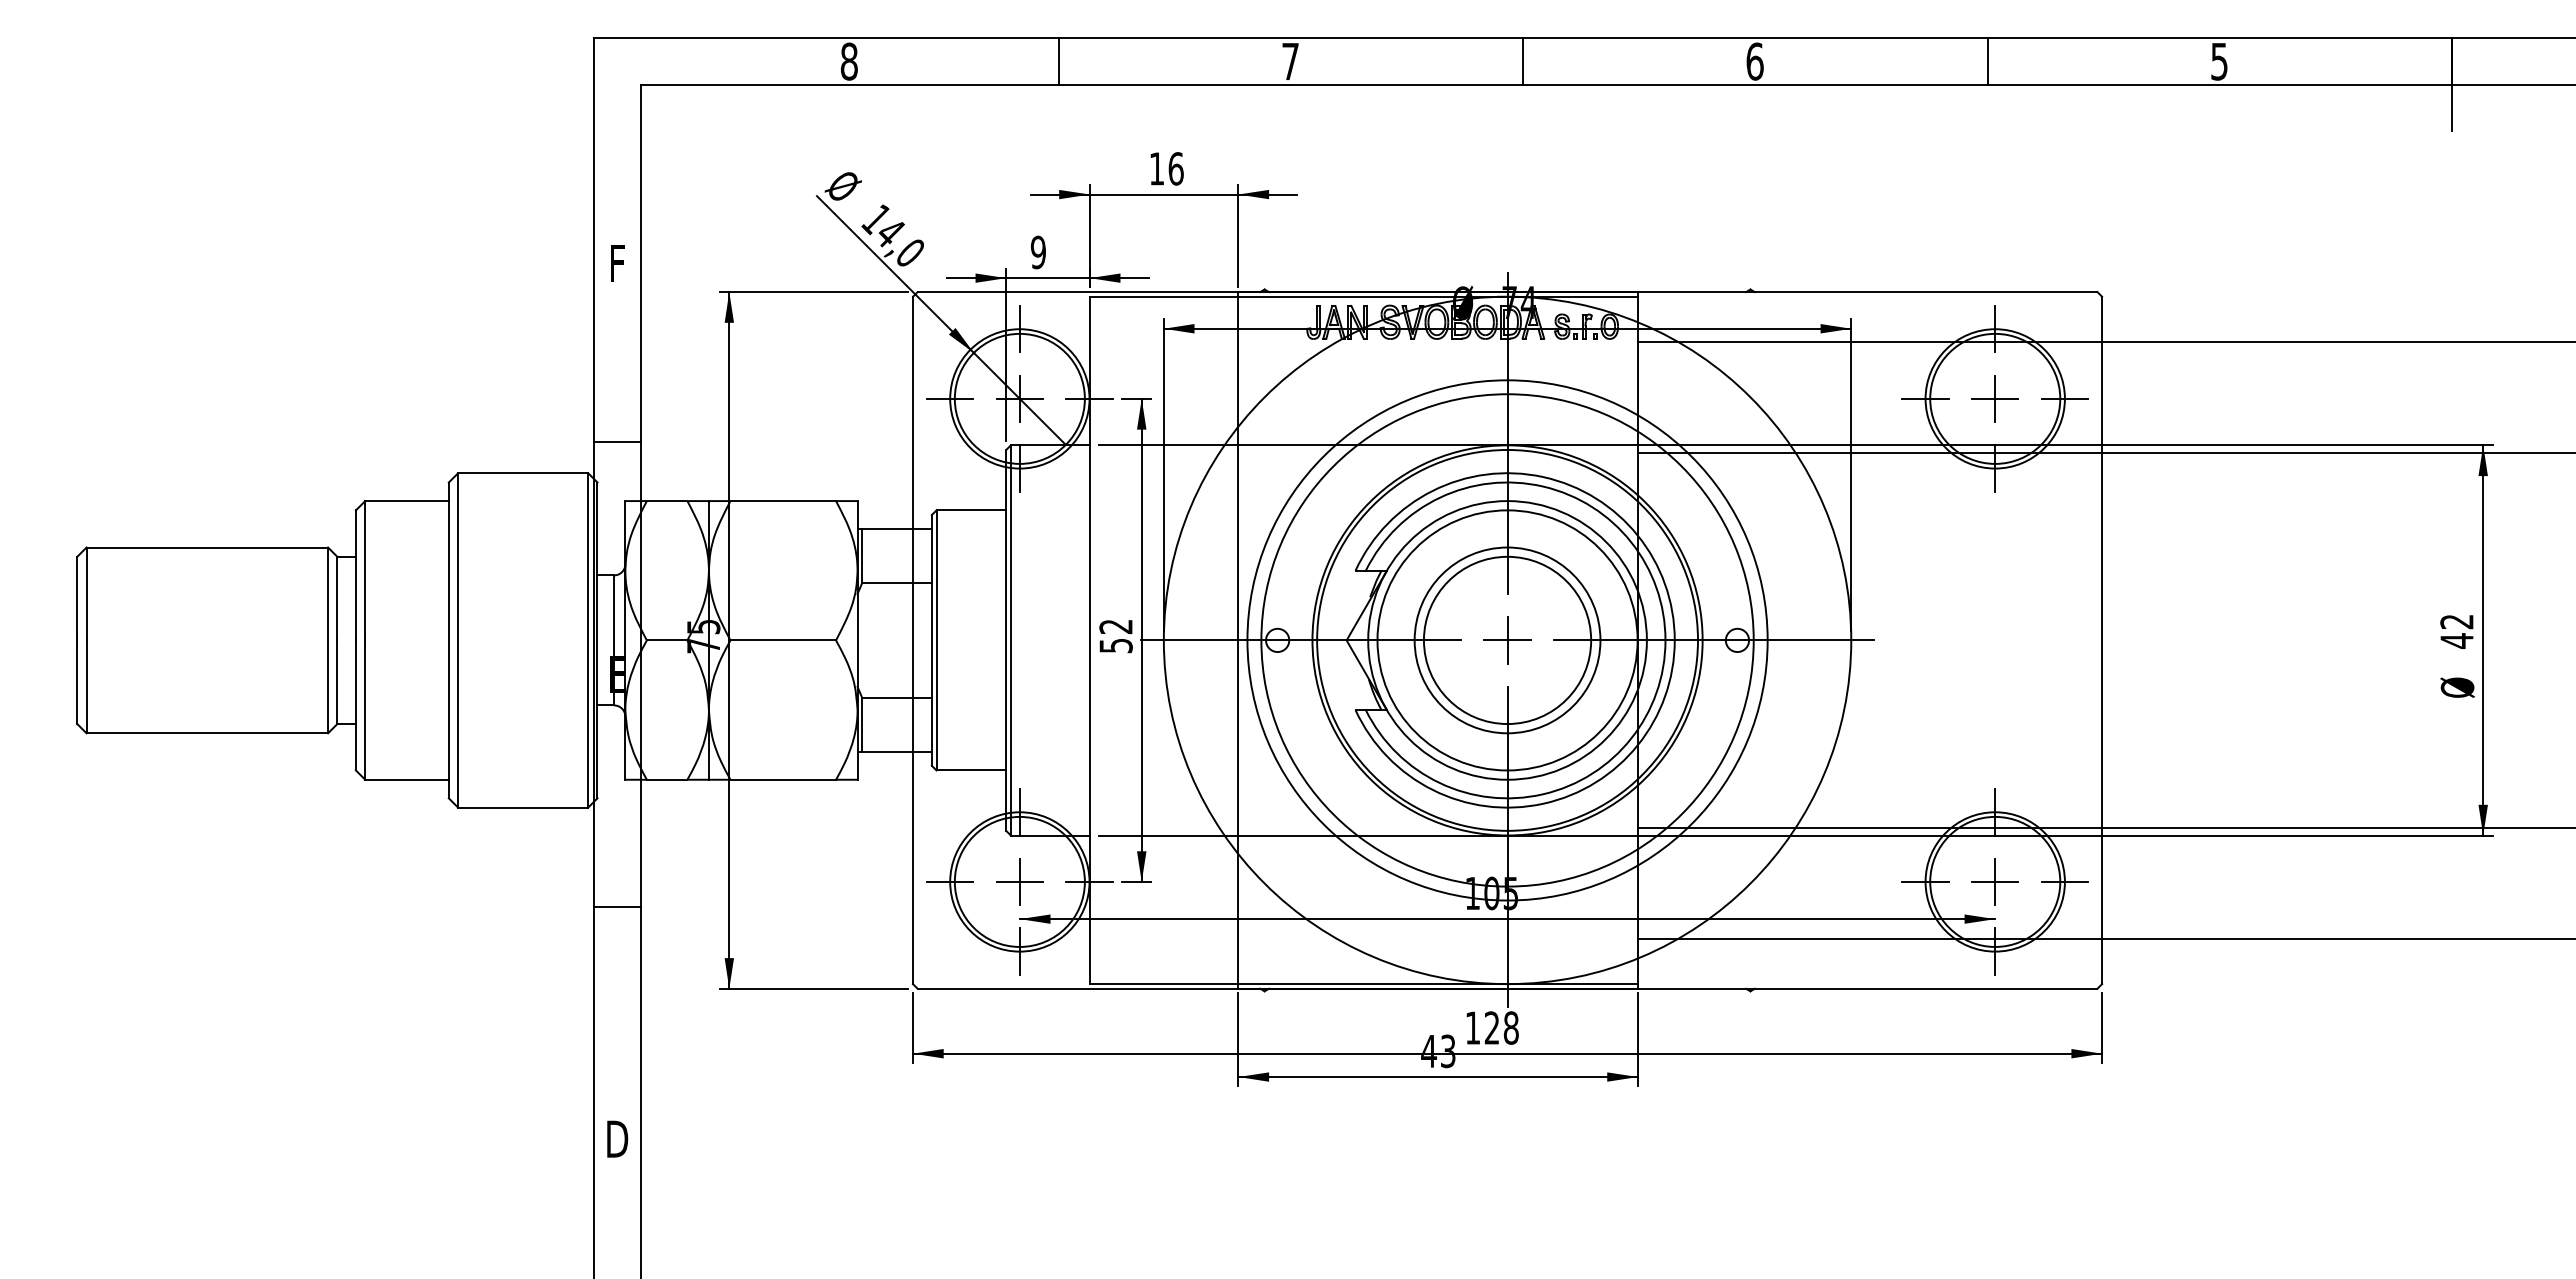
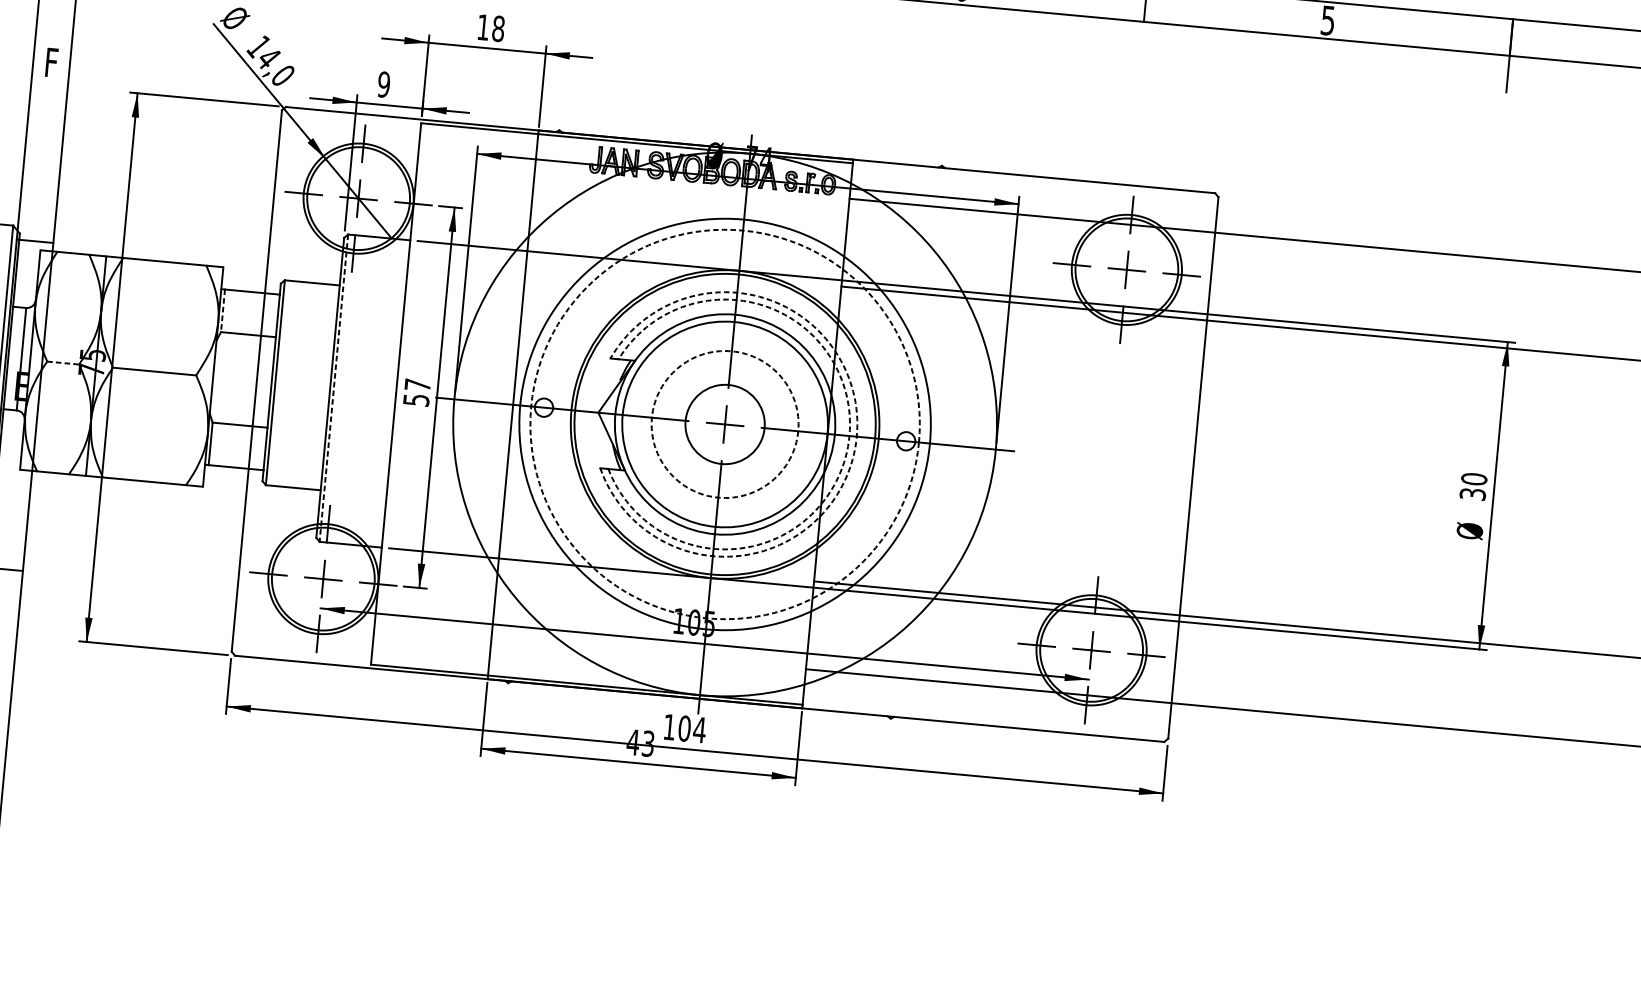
text: (1175, 168) -> (498, 28), 16 -> 18
line: (617, 442) -> (35, 241), moved
line: (862, 556) -> (223, 311), solid -> dashed
text: (1115, 626) -> (417, 384), 52 -> 57
text: (2456, 631) -> (1473, 486), 42 -> 30
line: (667, 640) -> (63, 363), solid -> dashed
line: (1010, 640) -> (333, 388), solid -> dashed
circle: (1507, 640) -> (725, 424), size x0.6
circle: (1507, 640) -> (725, 424), solid -> dashed
circle: (1507, 640) -> (725, 424), solid -> dashed
arc: (1665, 640) -> (849, 436), solid -> dashed
arc: (1674, 640) -> (856, 436), solid -> dashed
text: (1501, 1027) -> (692, 728), 128 -> 104

